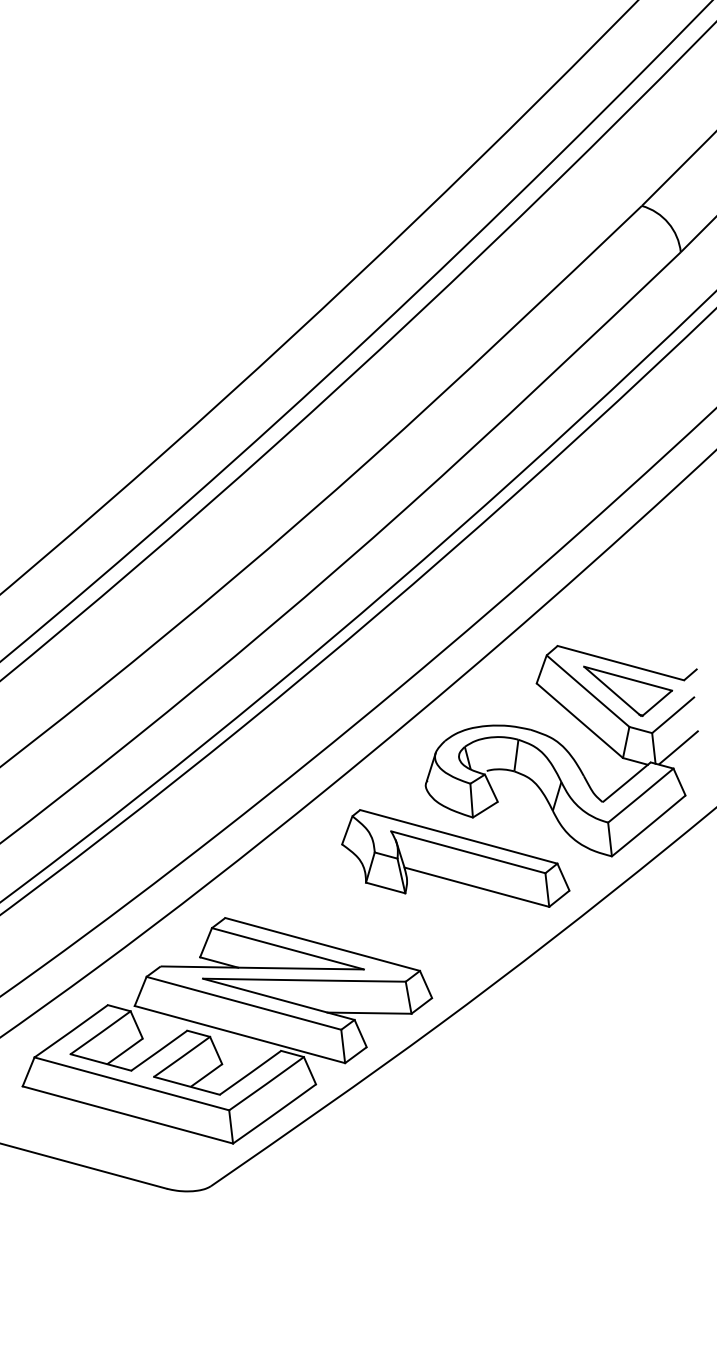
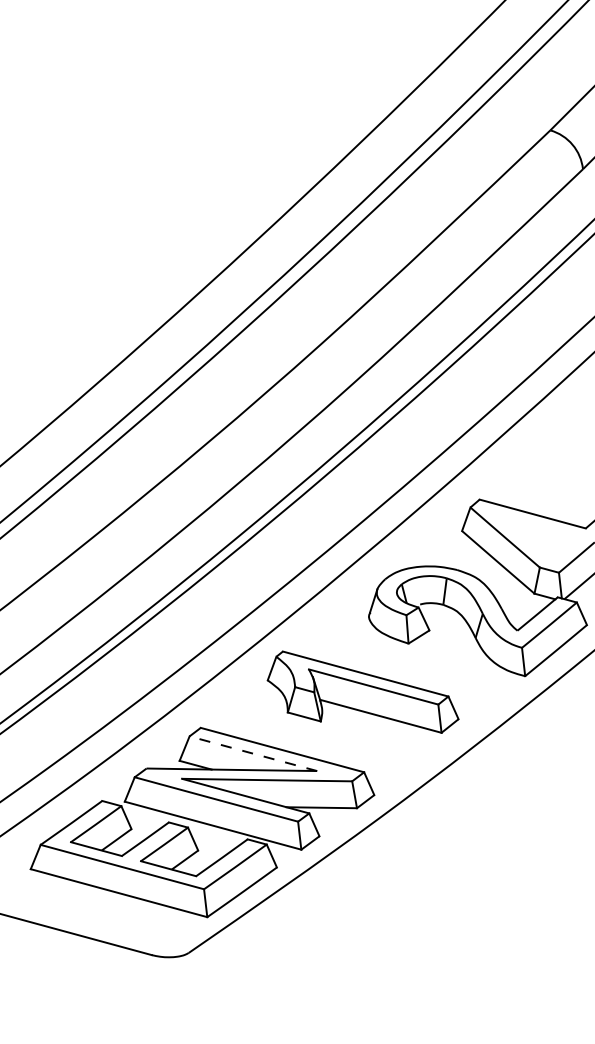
part: (628, 690) -> (539, 536), removed
part: (455, 858) -> (362, 692), moved
line: (287, 948) -> (252, 753), solid -> dashed

